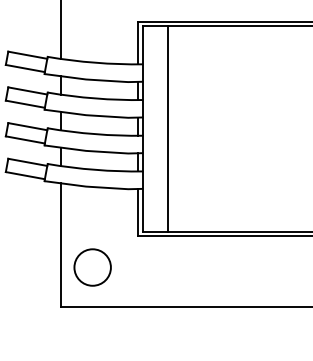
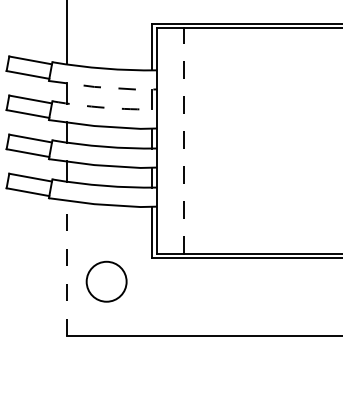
line: (94, 80) -> (103, 87), solid -> dashed
arc: (95, 98) -> (104, 107), solid -> dashed
line: (168, 128) -> (184, 140), solid -> dashed
line: (60, 245) -> (66, 268), solid -> dashed
circle: (92, 267) -> (106, 281), moved

